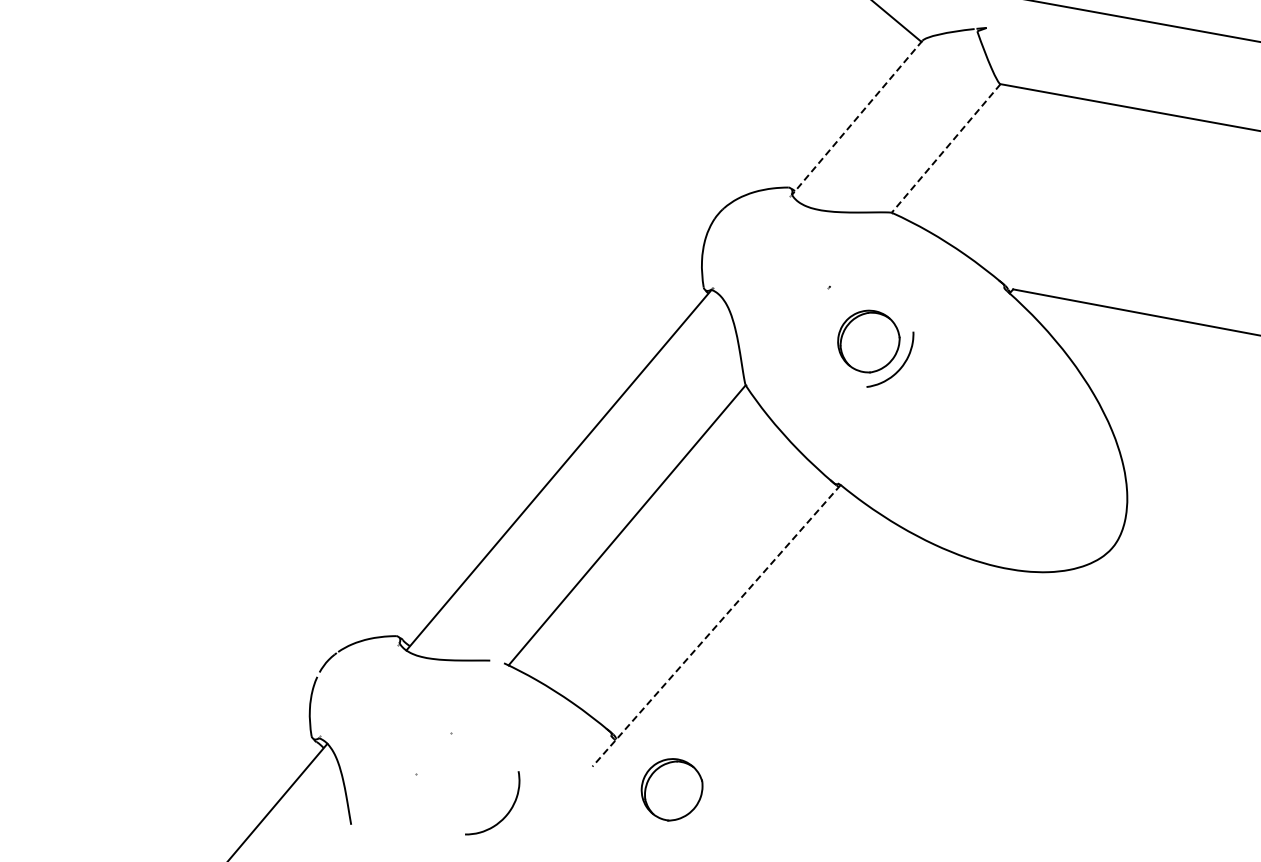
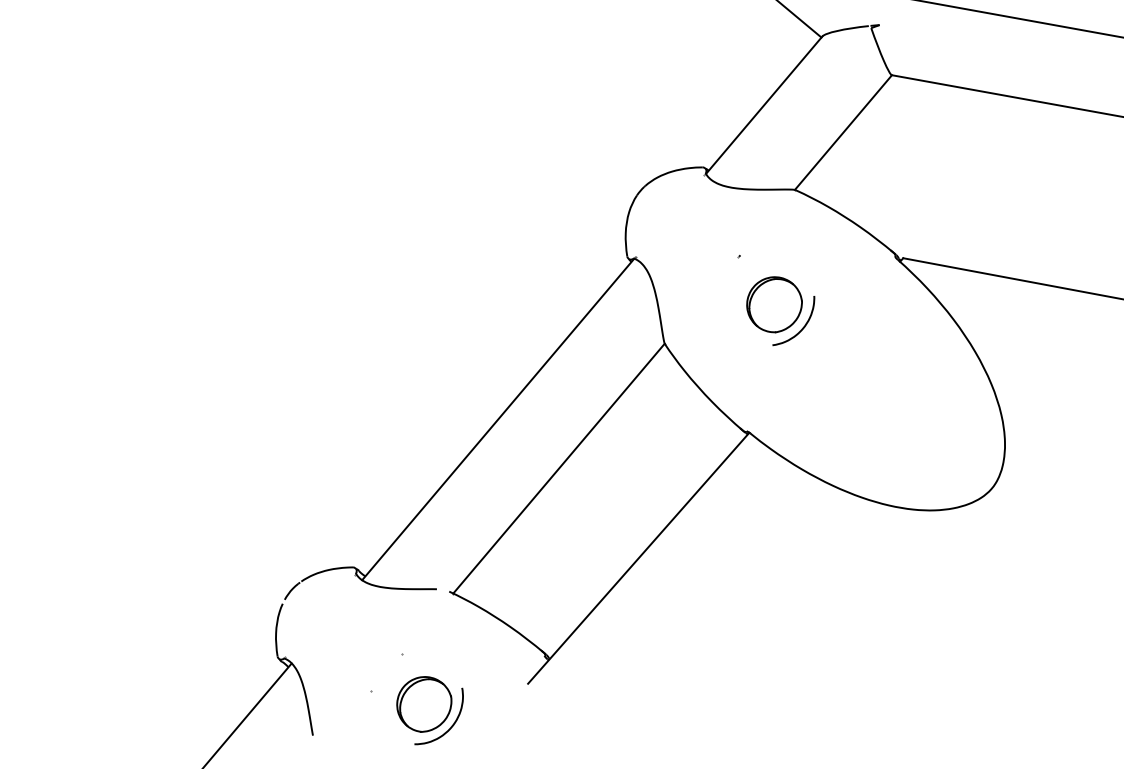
line: (857, 117) -> (764, 104), dashed -> solid
line: (945, 148) -> (842, 132), dashed -> solid
line: (716, 625) -> (638, 557), dashed -> solid
part: (671, 789) -> (423, 704), moved

